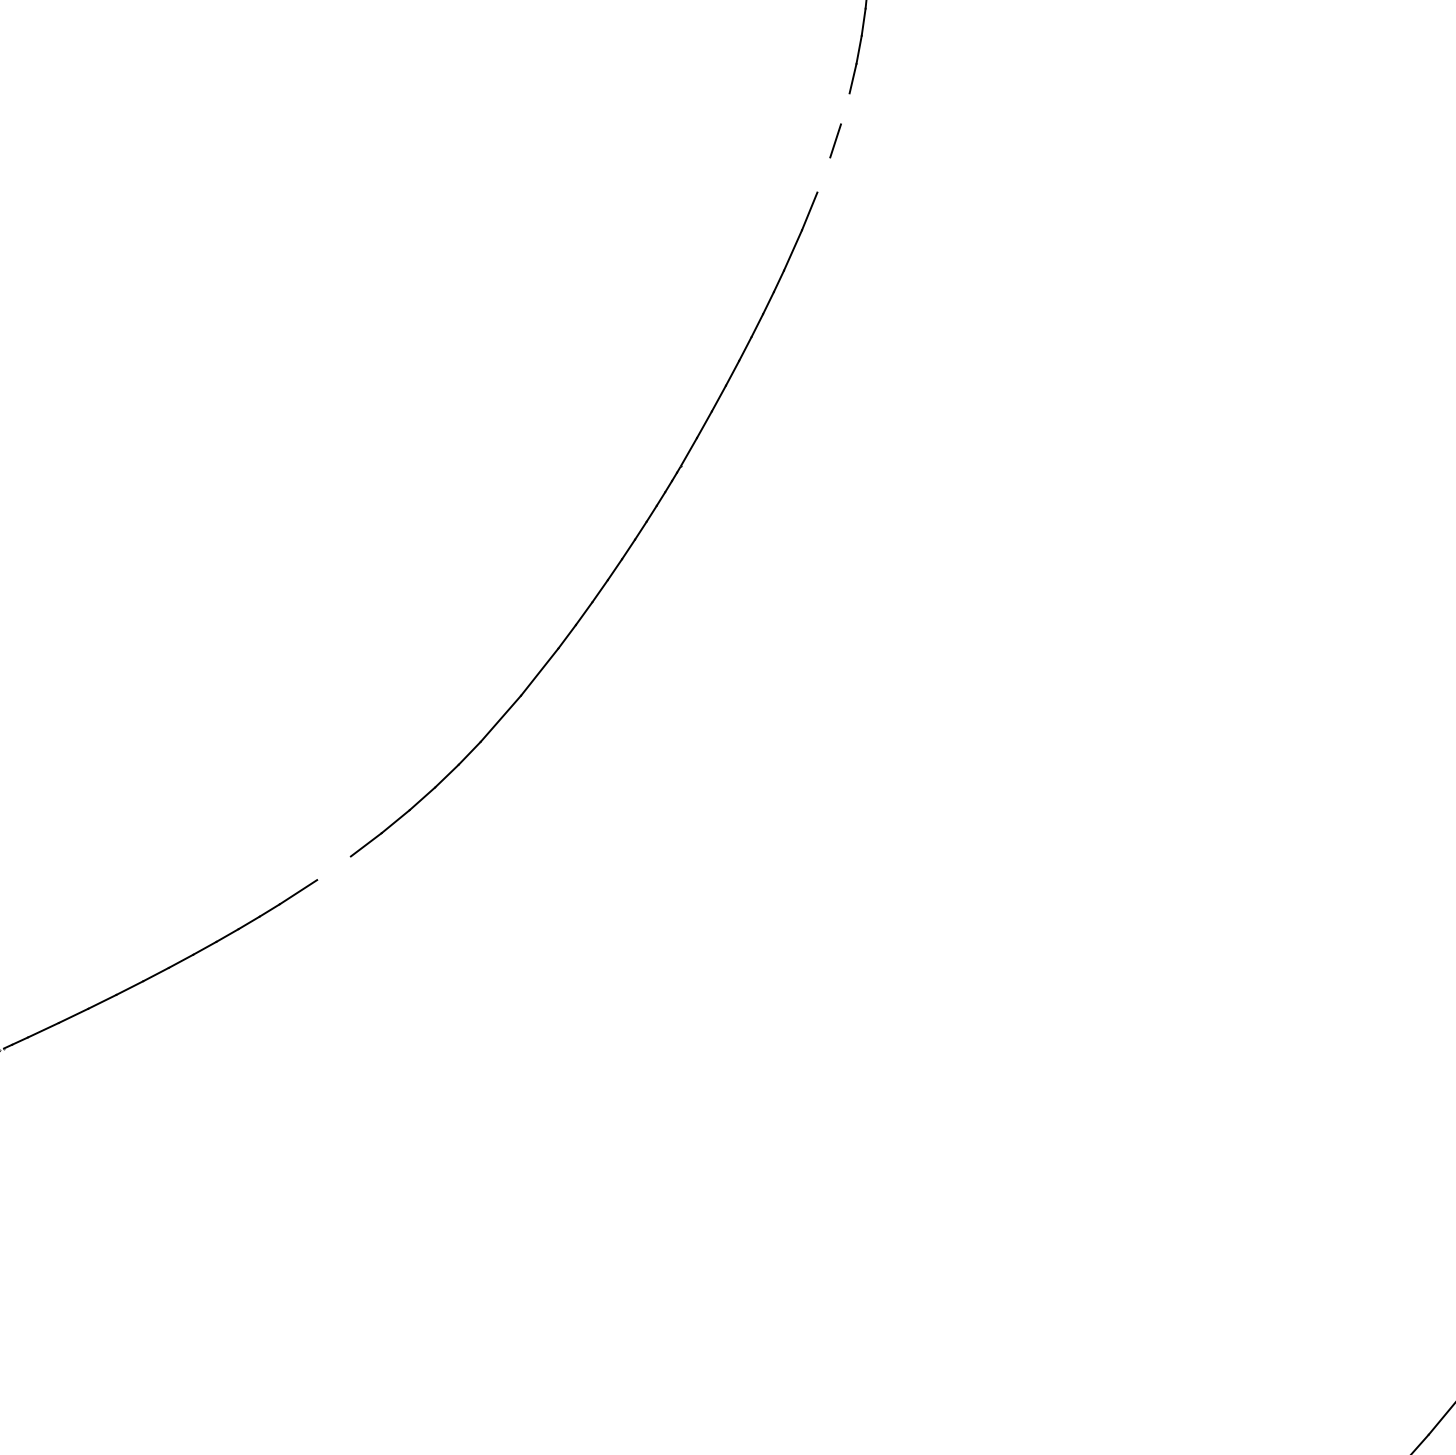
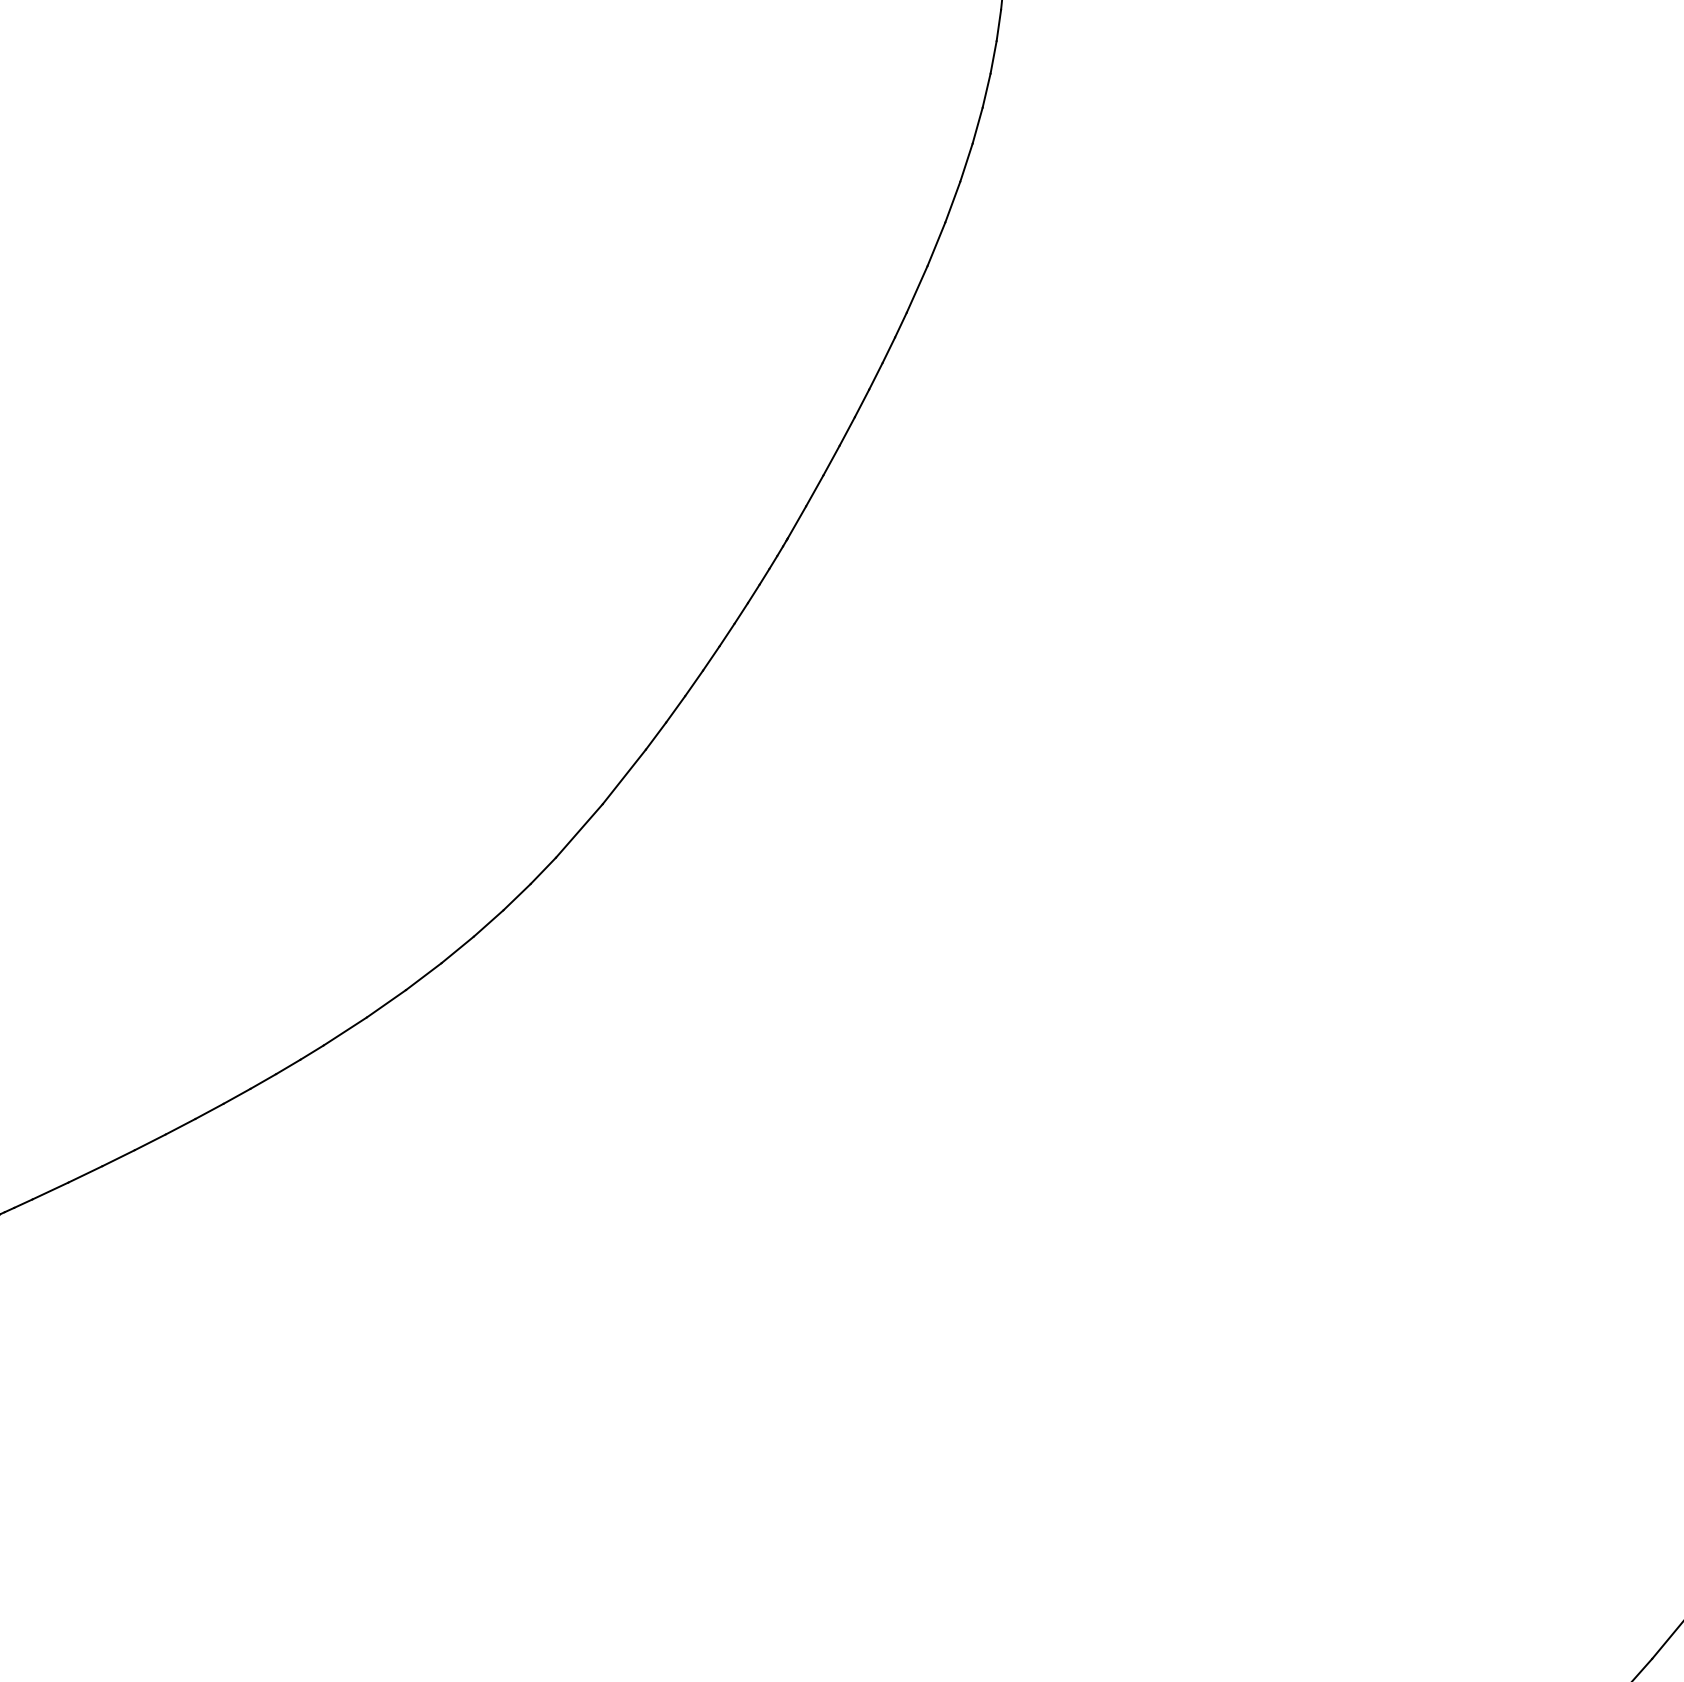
line: (844, 108) -> (976, 125), added
line: (823, 174) -> (952, 201), added
line: (333, 868) -> (385, 1004), added

